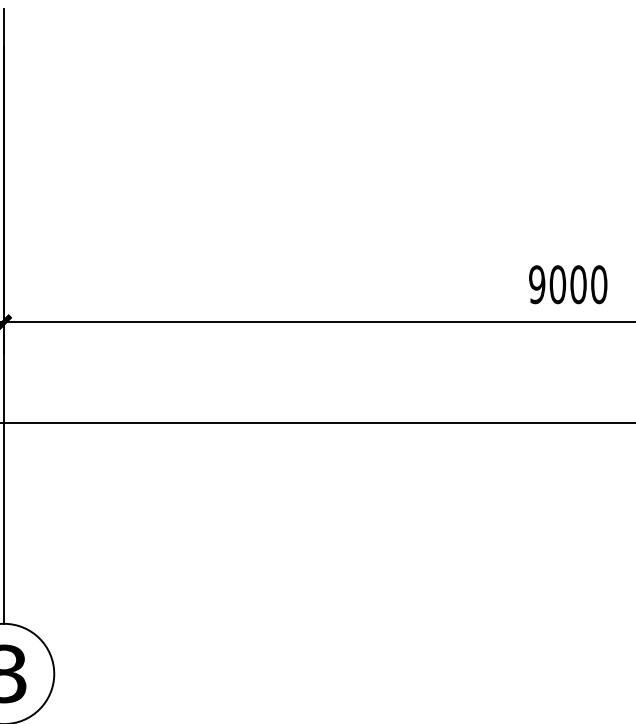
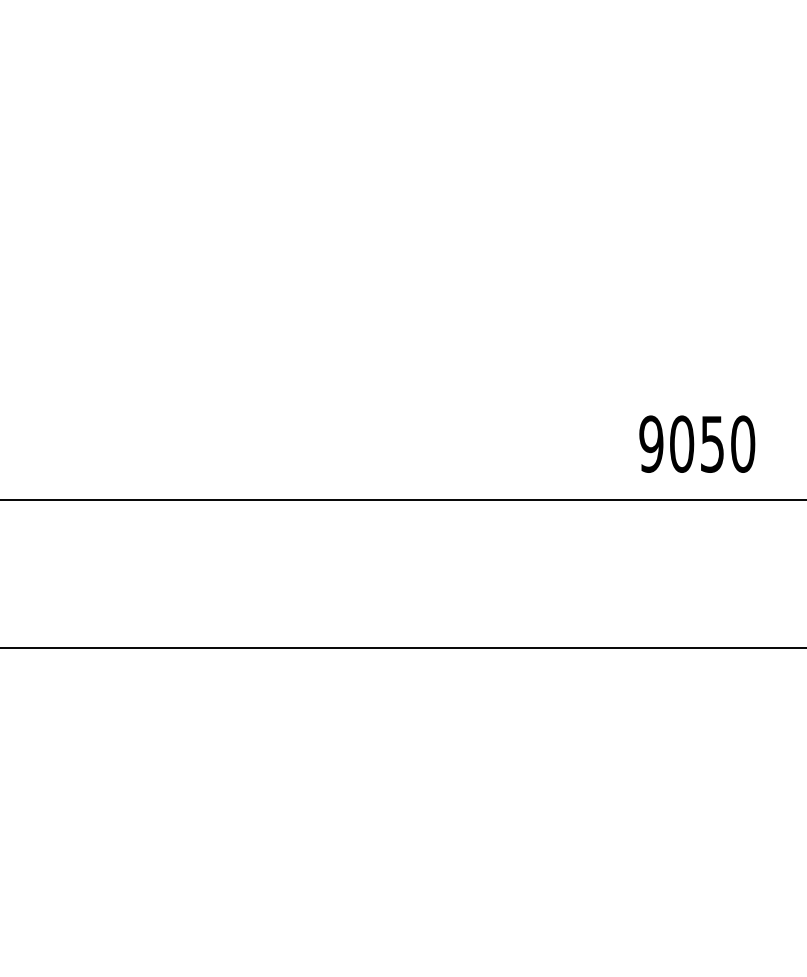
text: (578, 284) -> (712, 443), 9000 -> 9050

